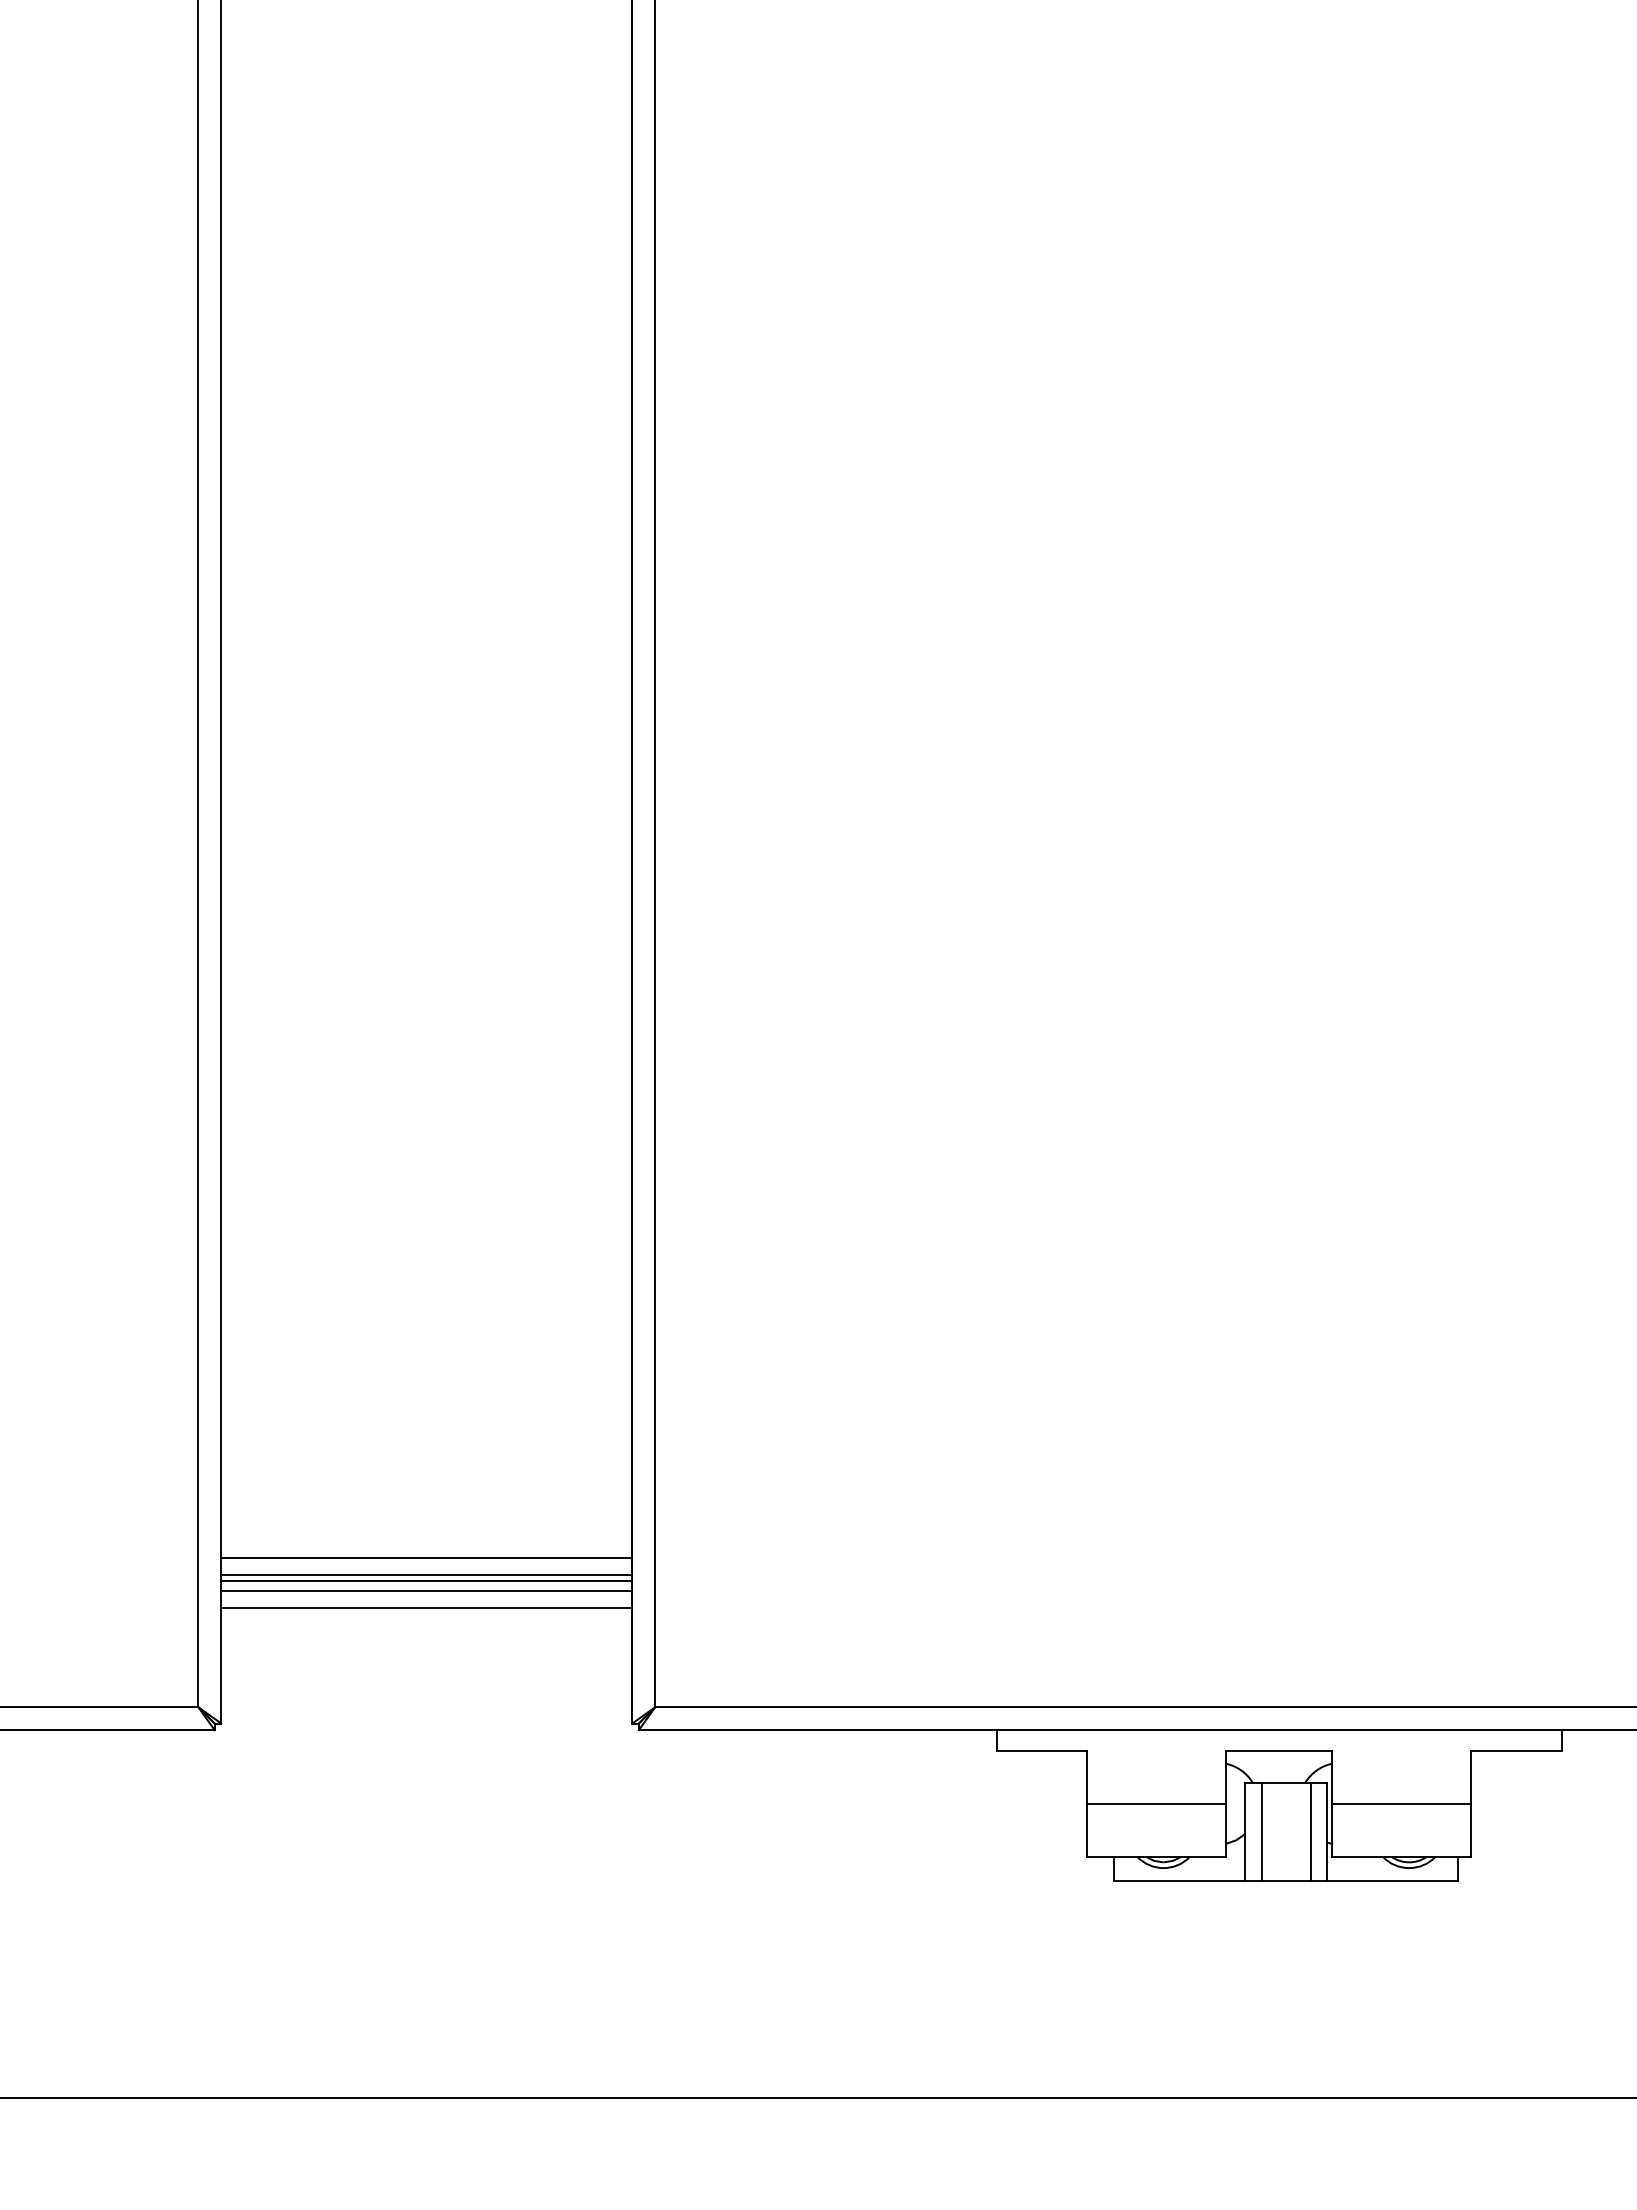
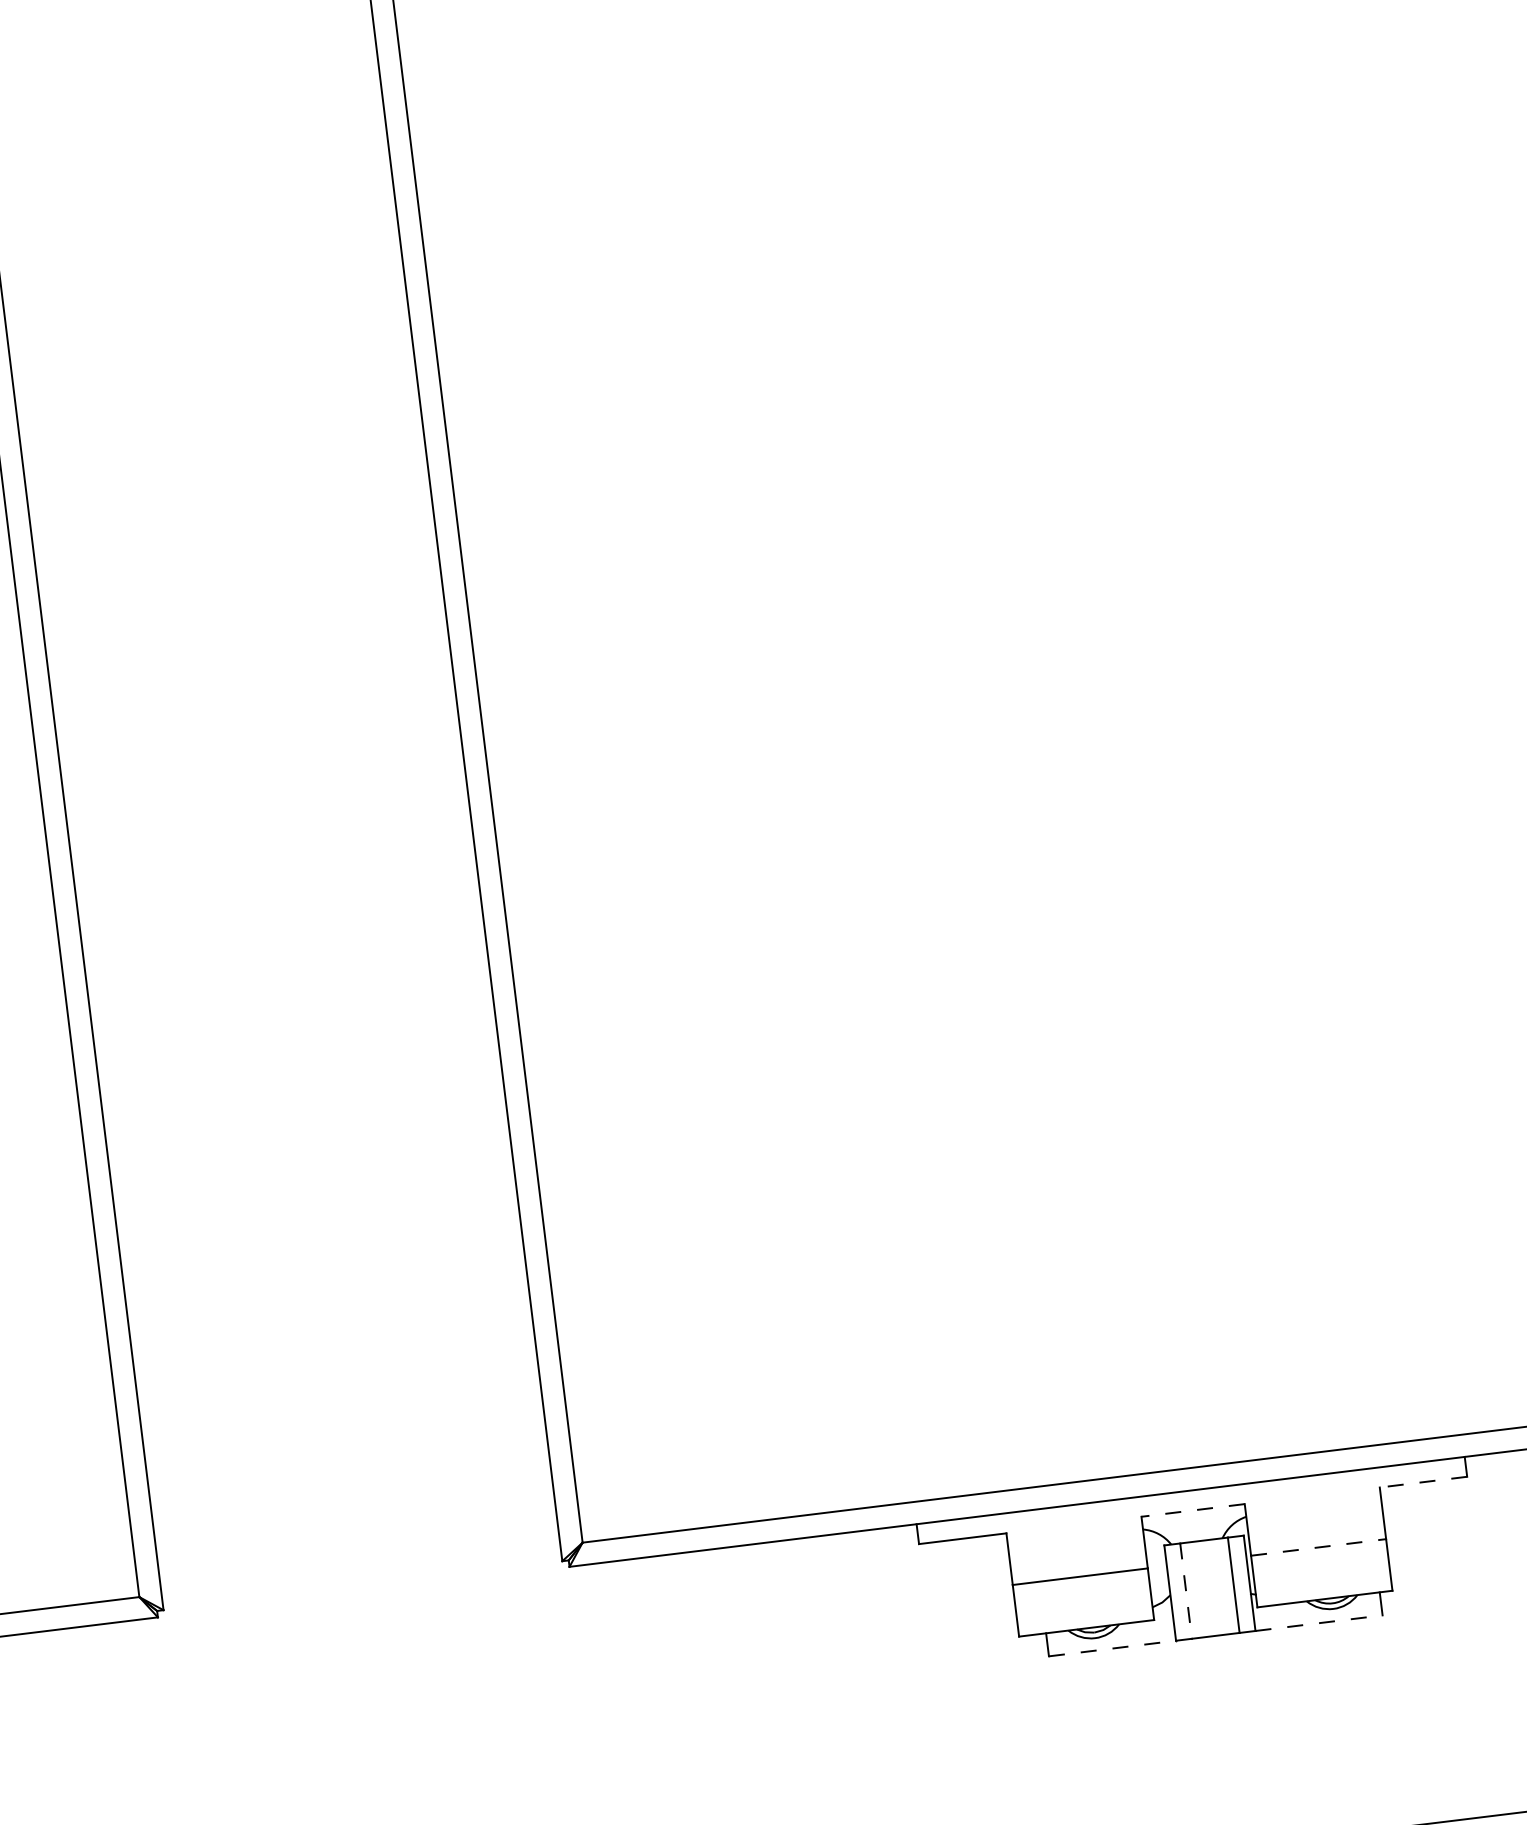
line: (426, 1558) -> (342, 1425), removed
line: (426, 1574) -> (344, 1441), removed
line: (426, 1581) -> (345, 1447), removed
line: (426, 1591) -> (346, 1457), removed
line: (426, 1607) -> (348, 1473), removed
line: (1278, 1750) -> (1192, 1510), solid -> dashed
line: (1515, 1750) -> (1422, 1482), solid -> dashed
line: (1401, 1803) -> (1318, 1547), solid -> dashed
line: (1261, 1832) -> (1185, 1591), solid -> dashed
line: (1180, 1880) -> (1112, 1648), solid -> dashed
line: (1393, 1880) -> (1319, 1622), solid -> dashed

